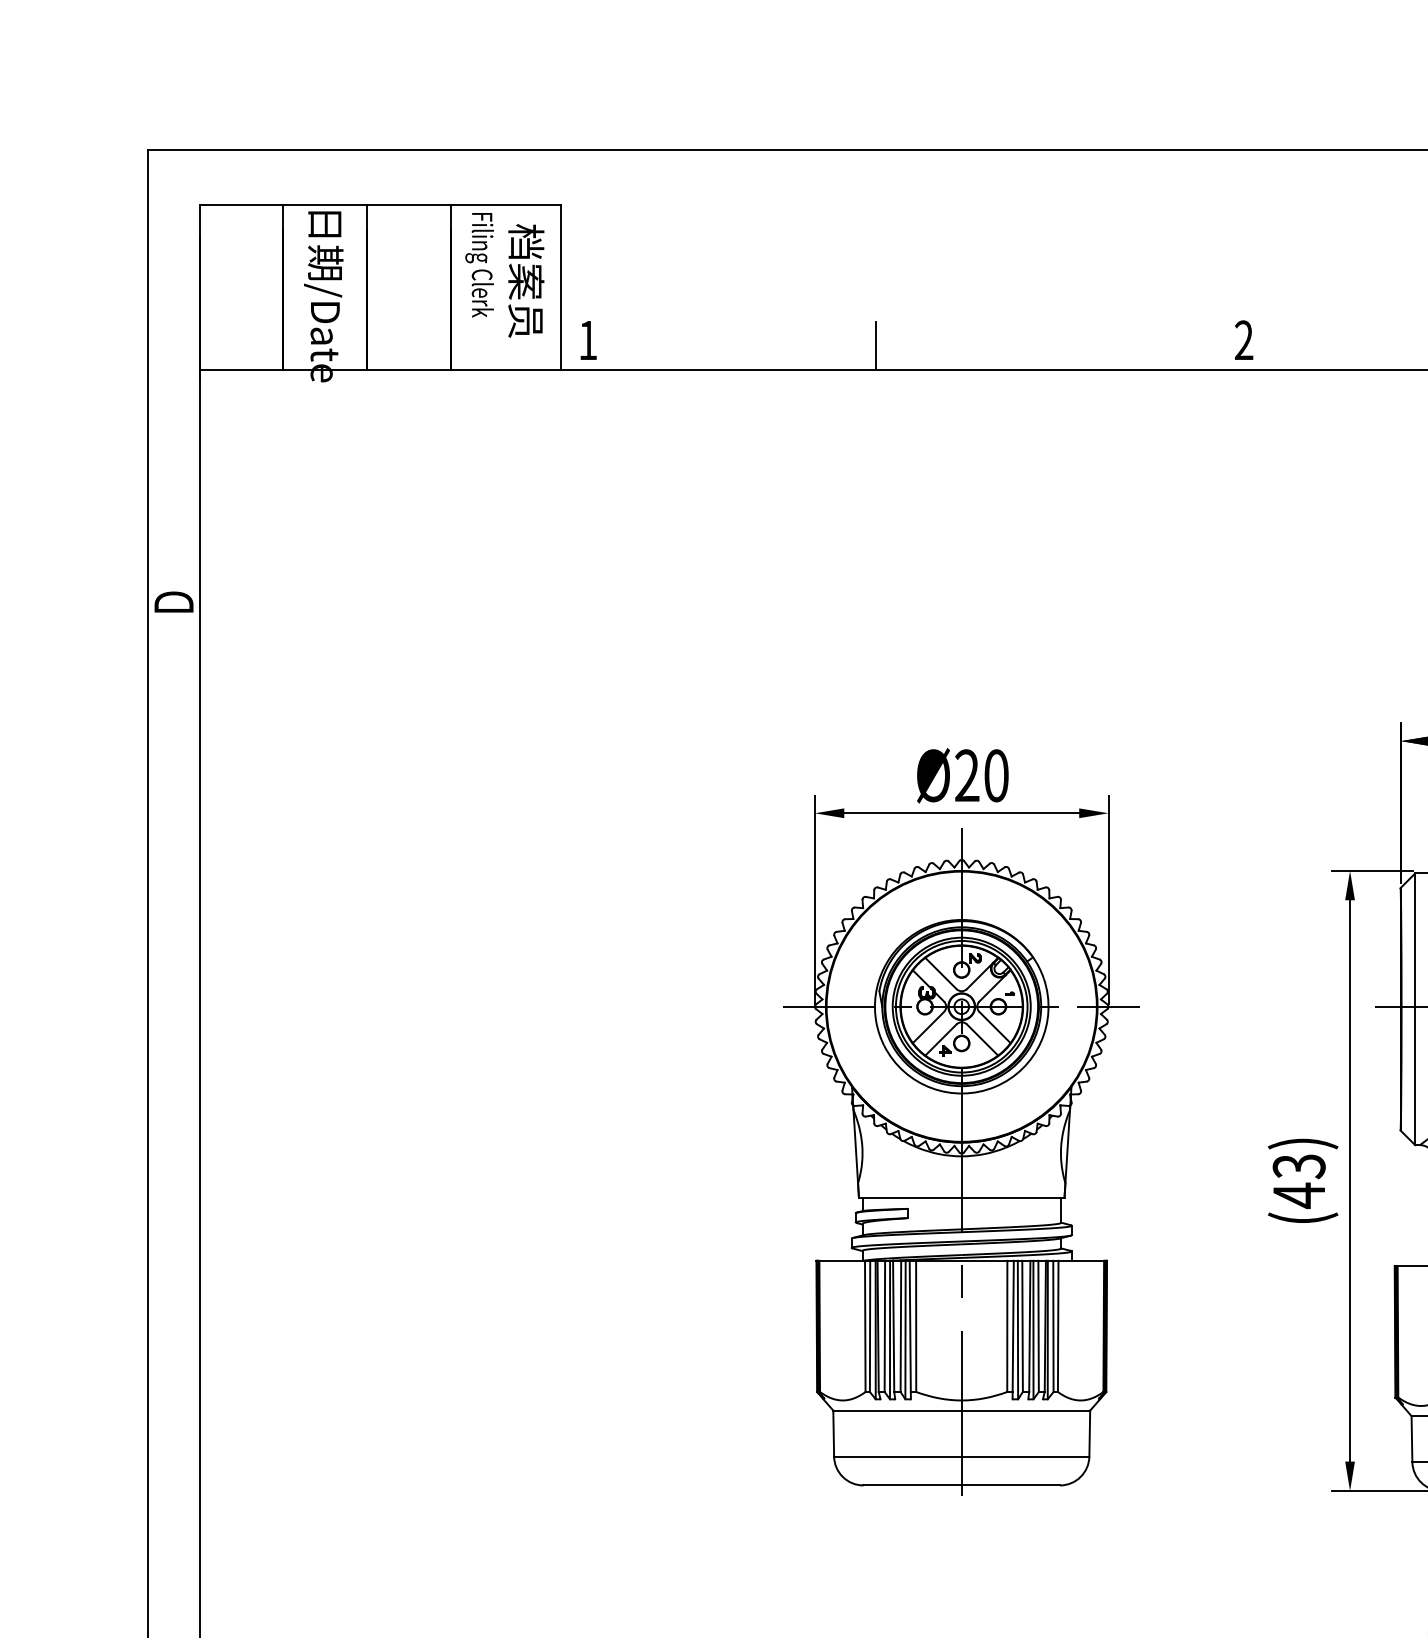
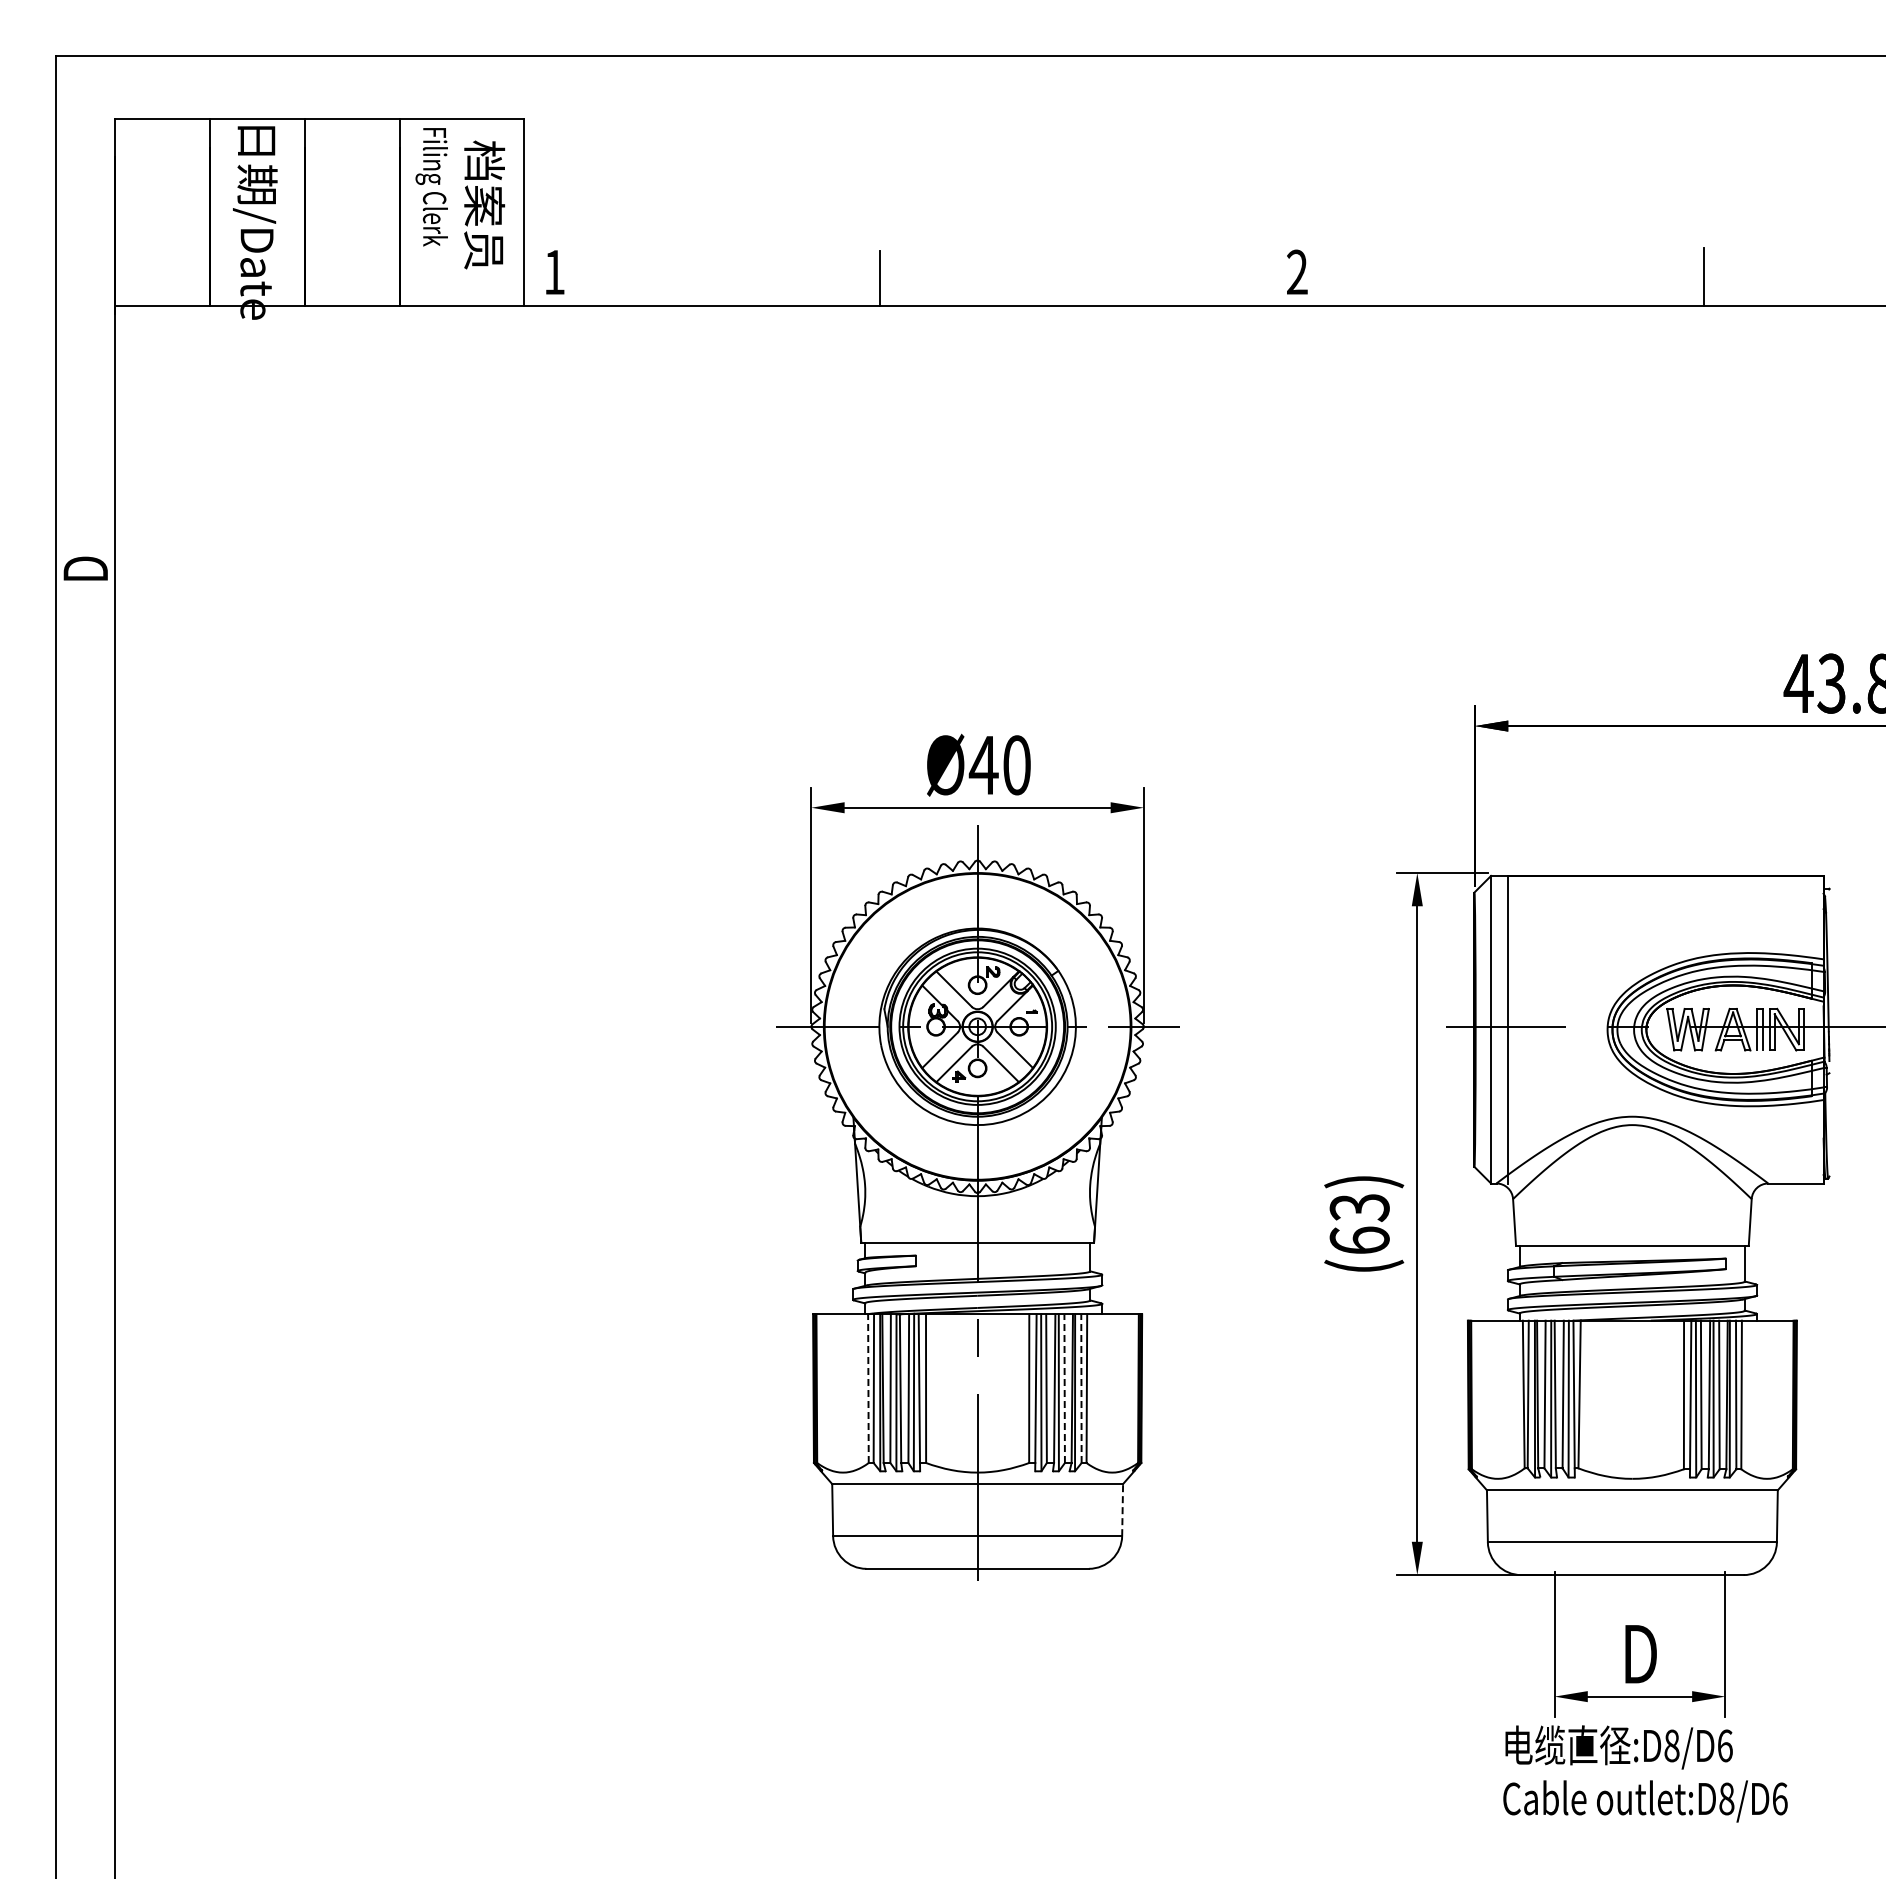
text: (966, 775) -> (983, 764), 20 -> 40
text: (1298, 1195) -> (1359, 1240), (43) -> (63)
line: (865, 1326) -> (868, 1388), solid -> dashed
line: (1038, 1326) -> (1064, 1388), solid -> dashed
line: (1053, 1326) -> (1081, 1388), solid -> dashed
line: (1089, 1433) -> (1122, 1509), solid -> dashed

